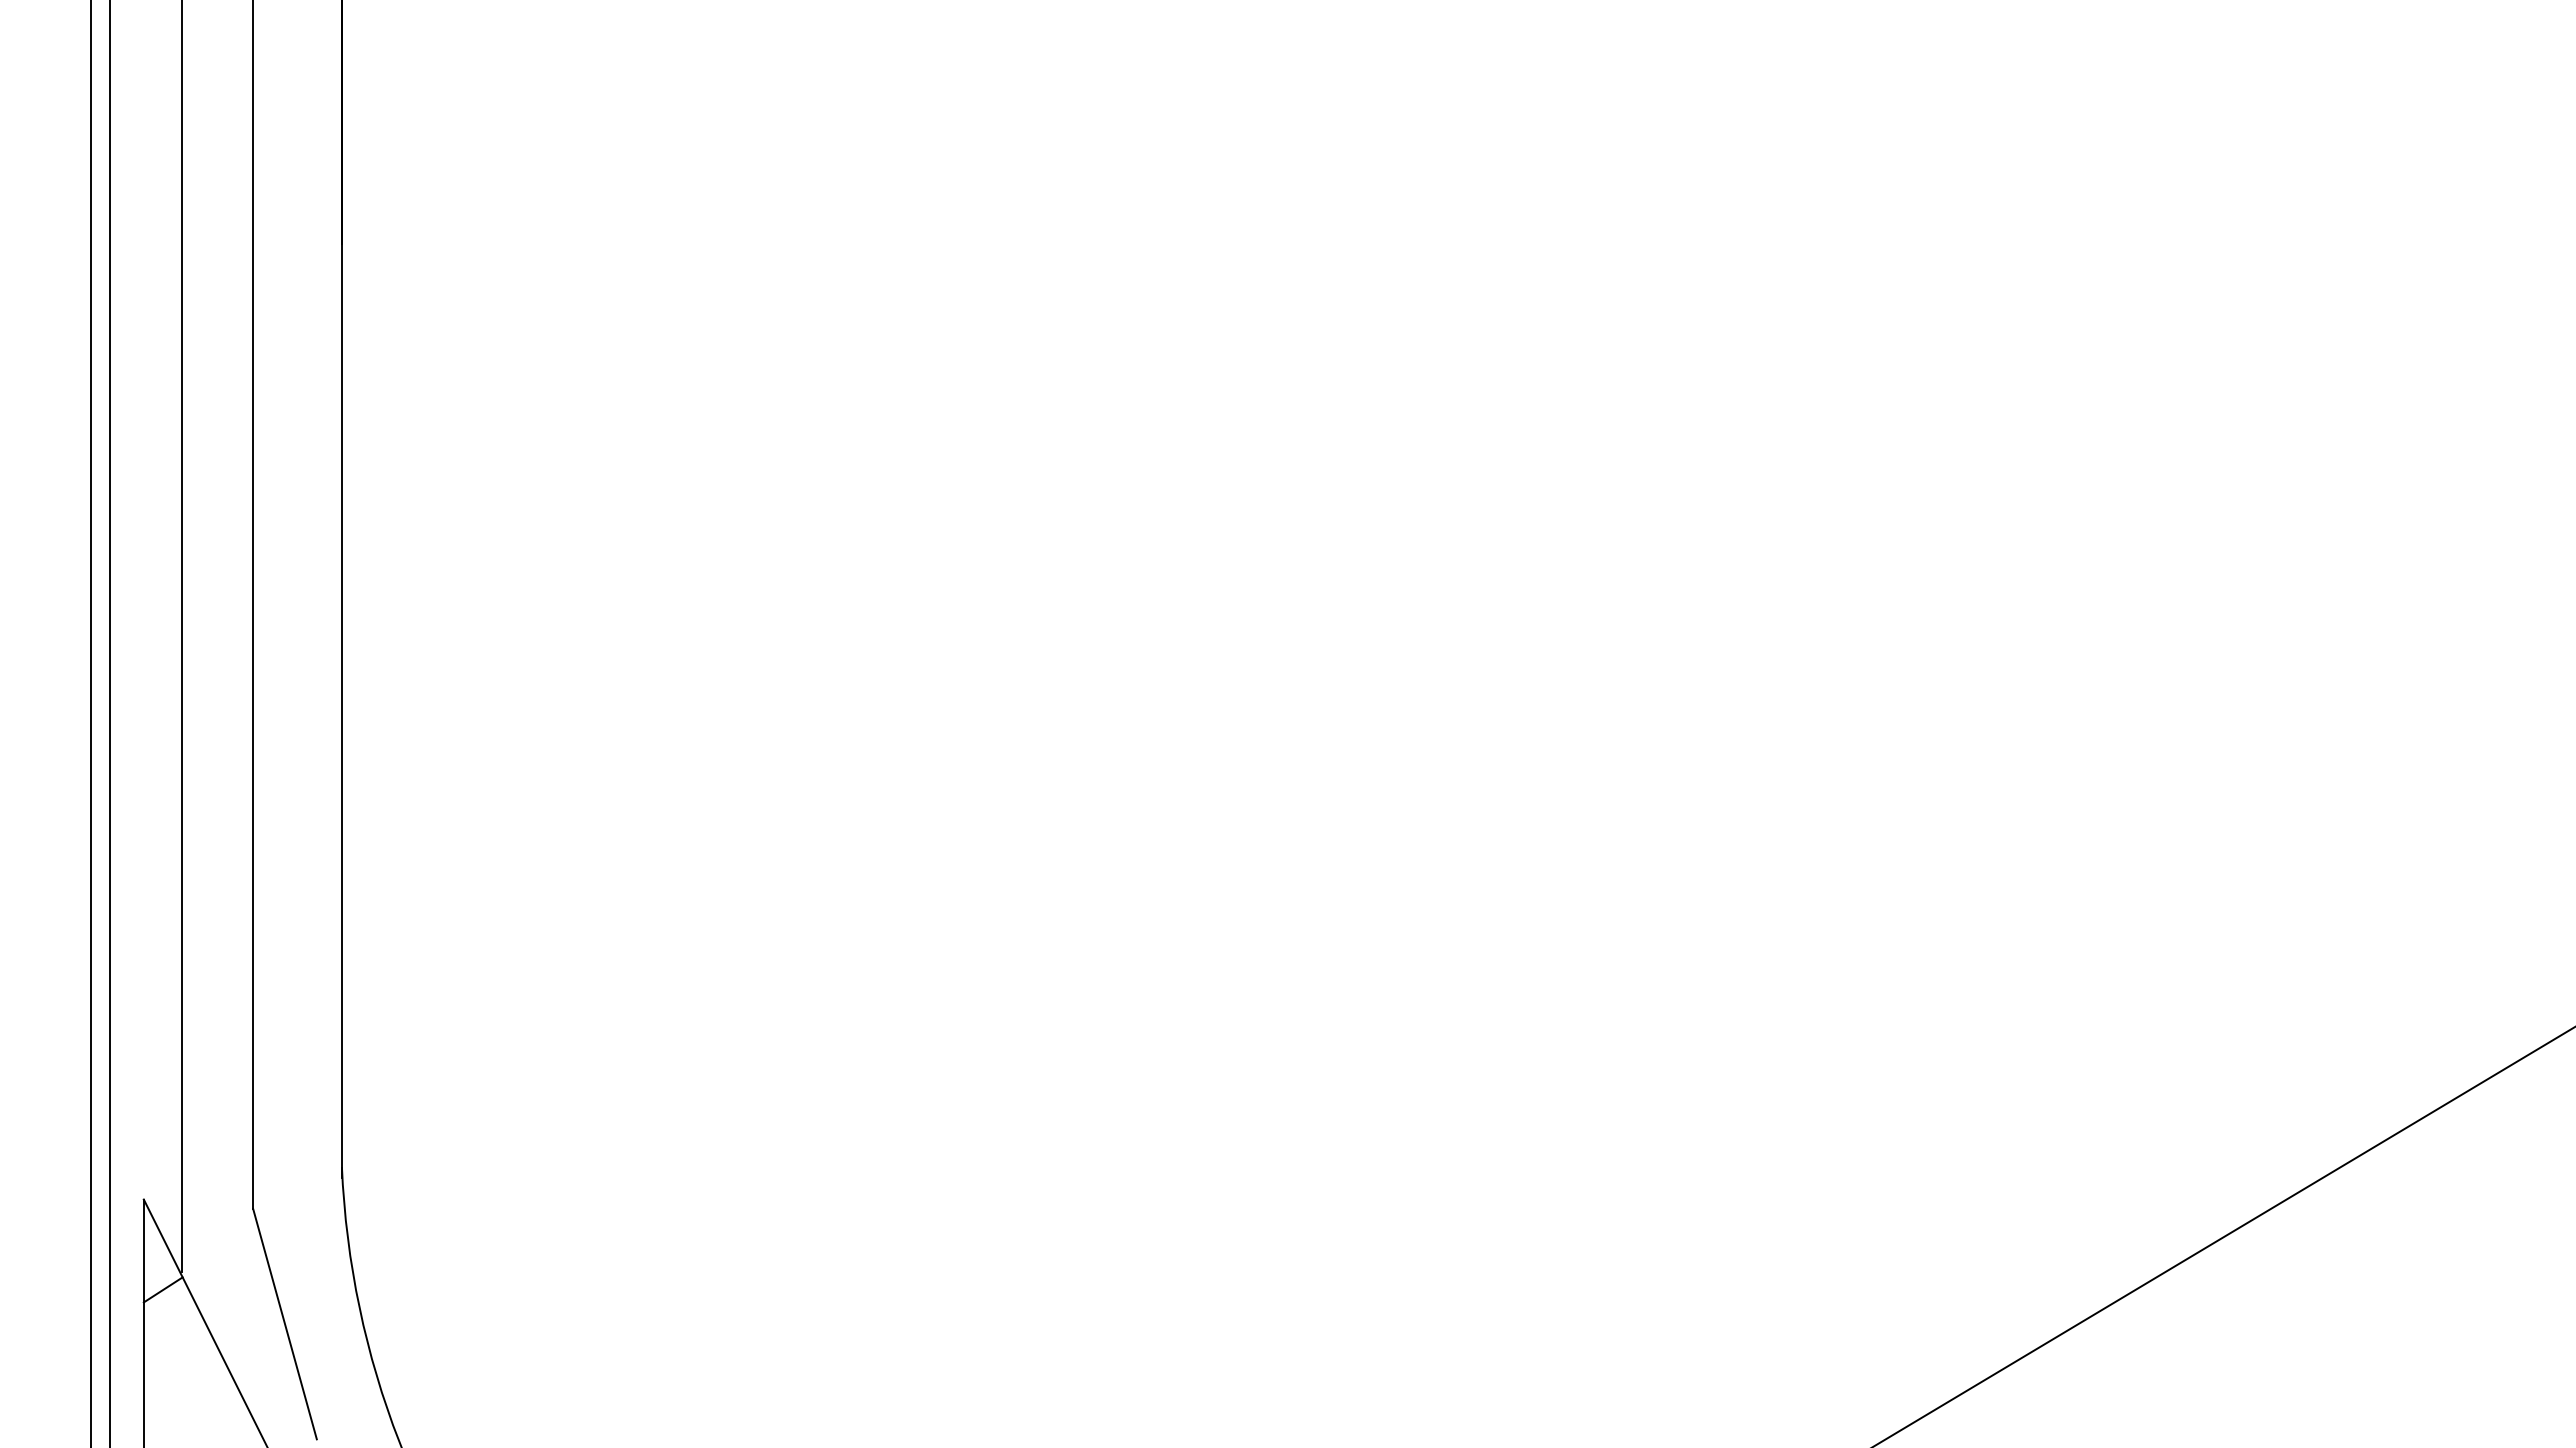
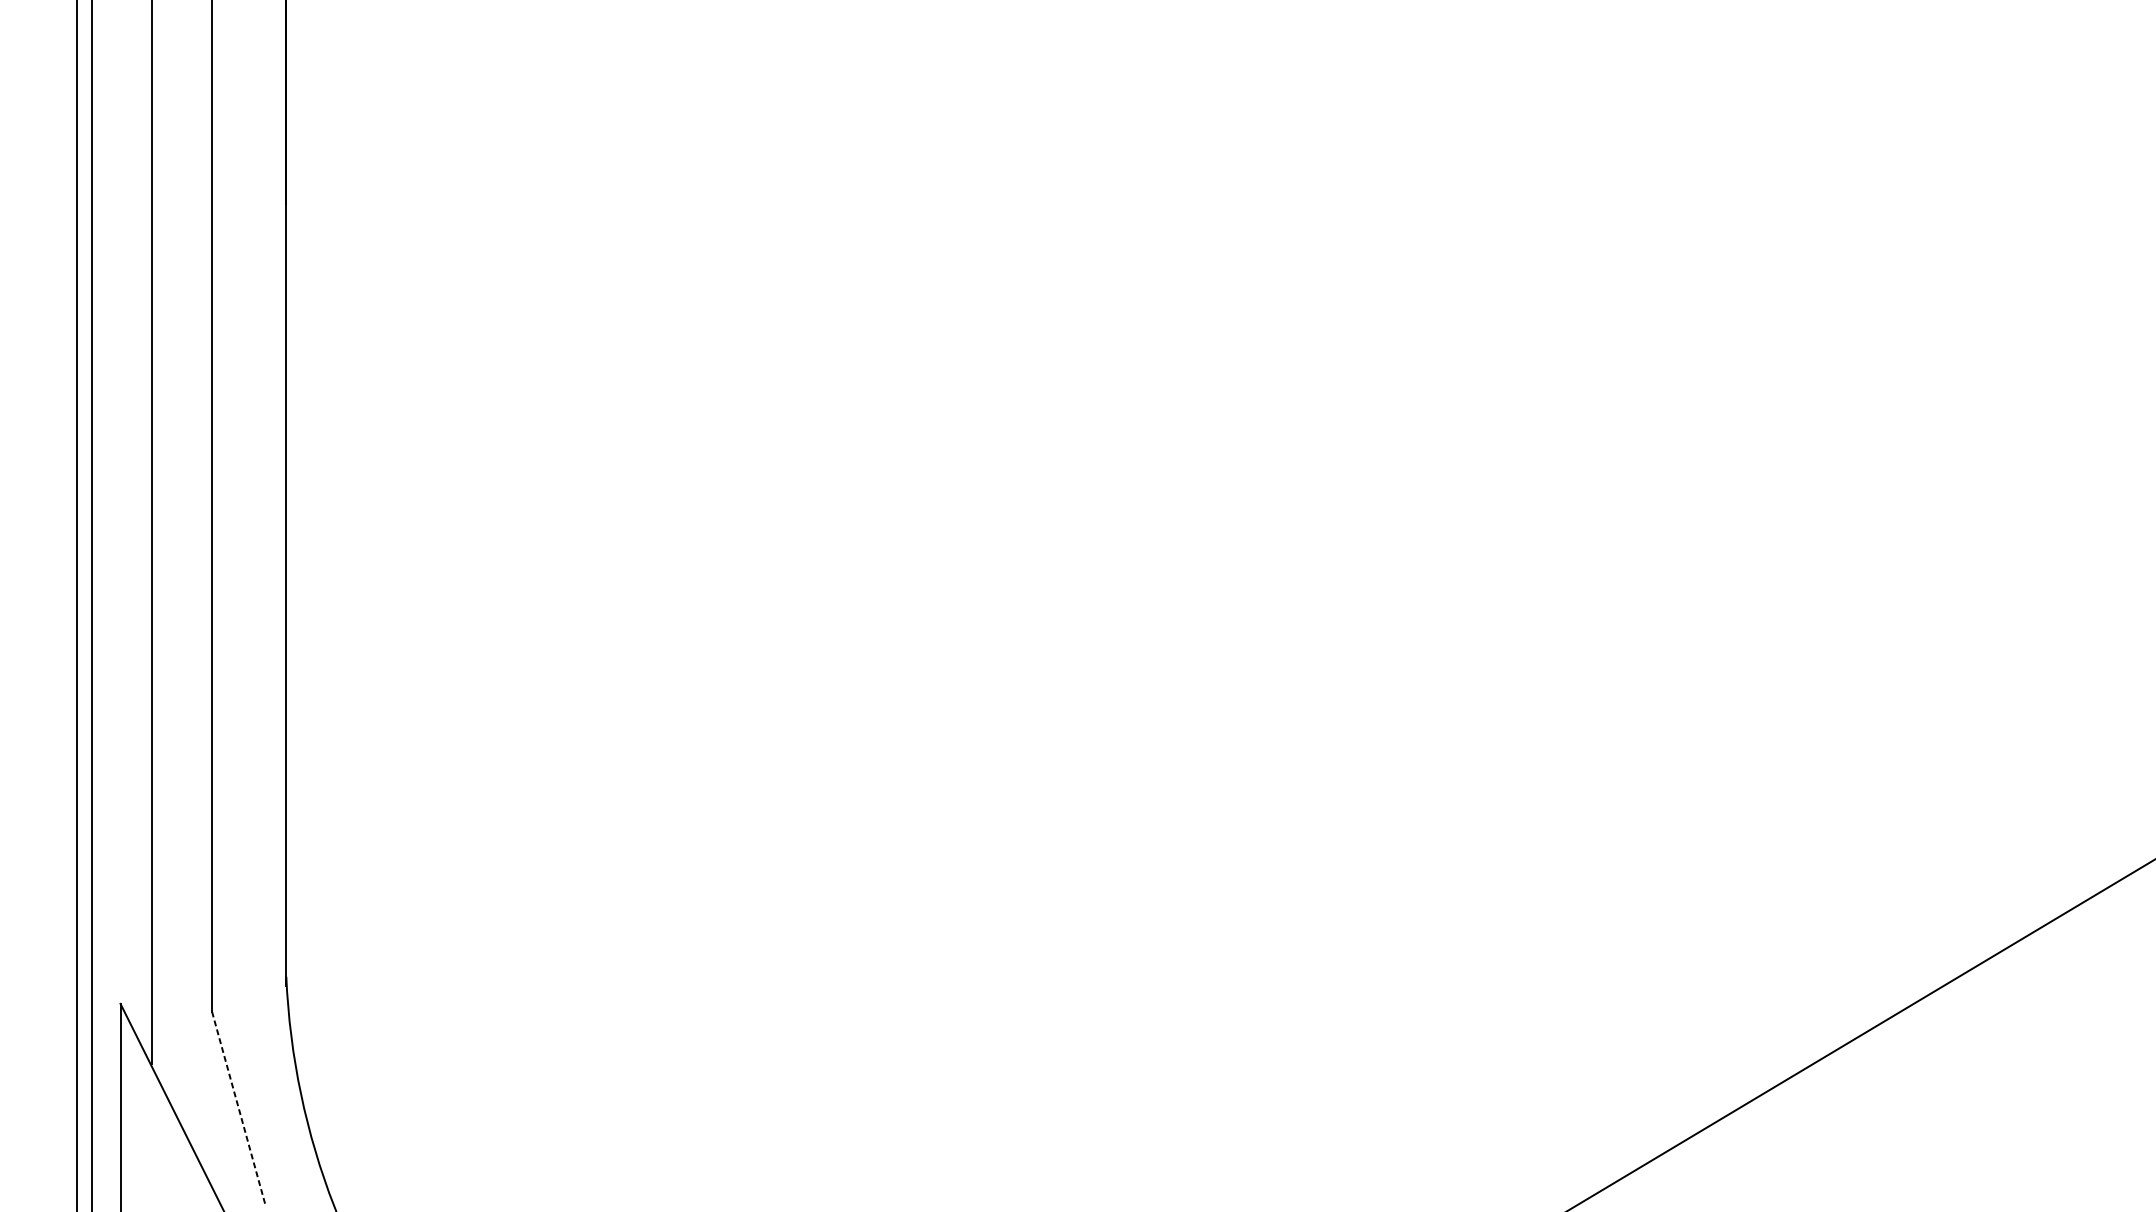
line: (162, 1289) -> (136, 1079), removed
line: (285, 1324) -> (239, 1108), solid -> dashed

